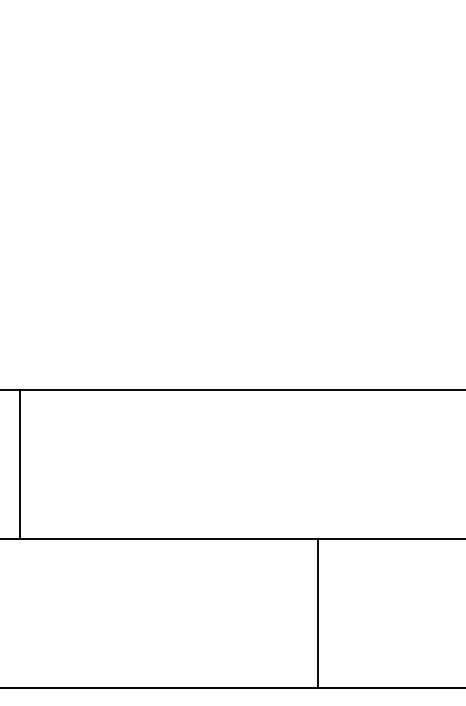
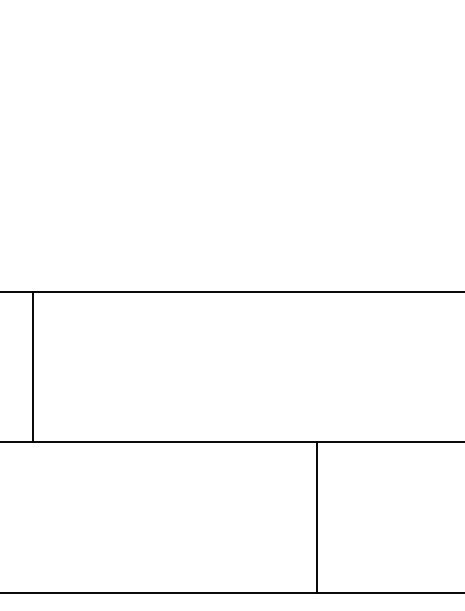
line: (20, 463) -> (33, 366), moved
line: (318, 612) -> (317, 517), moved

